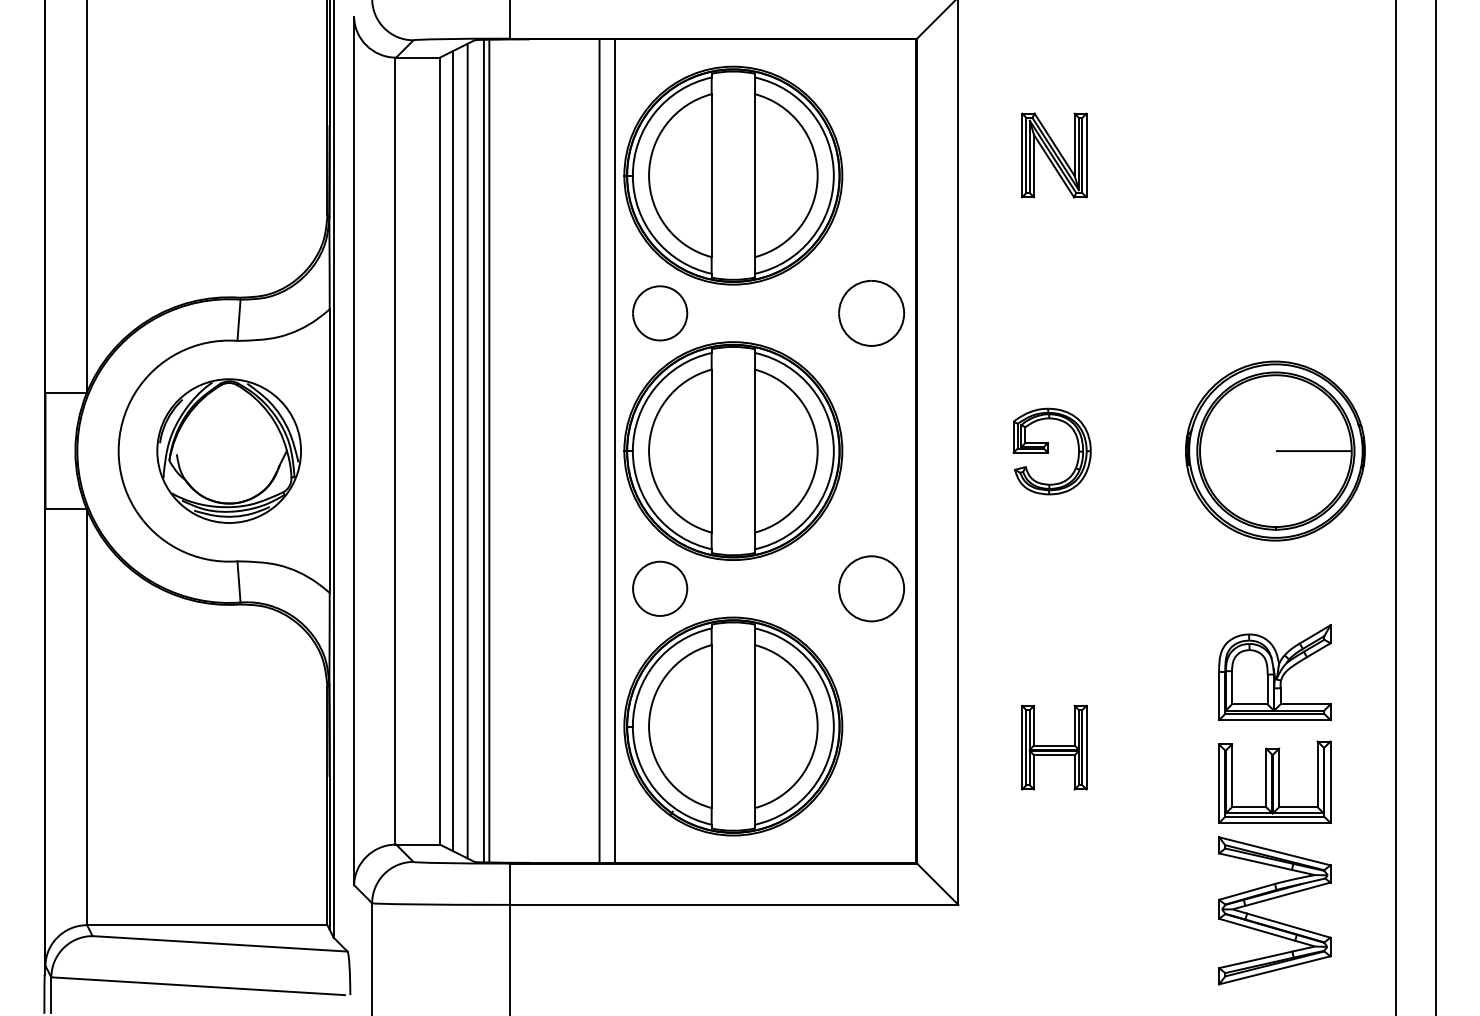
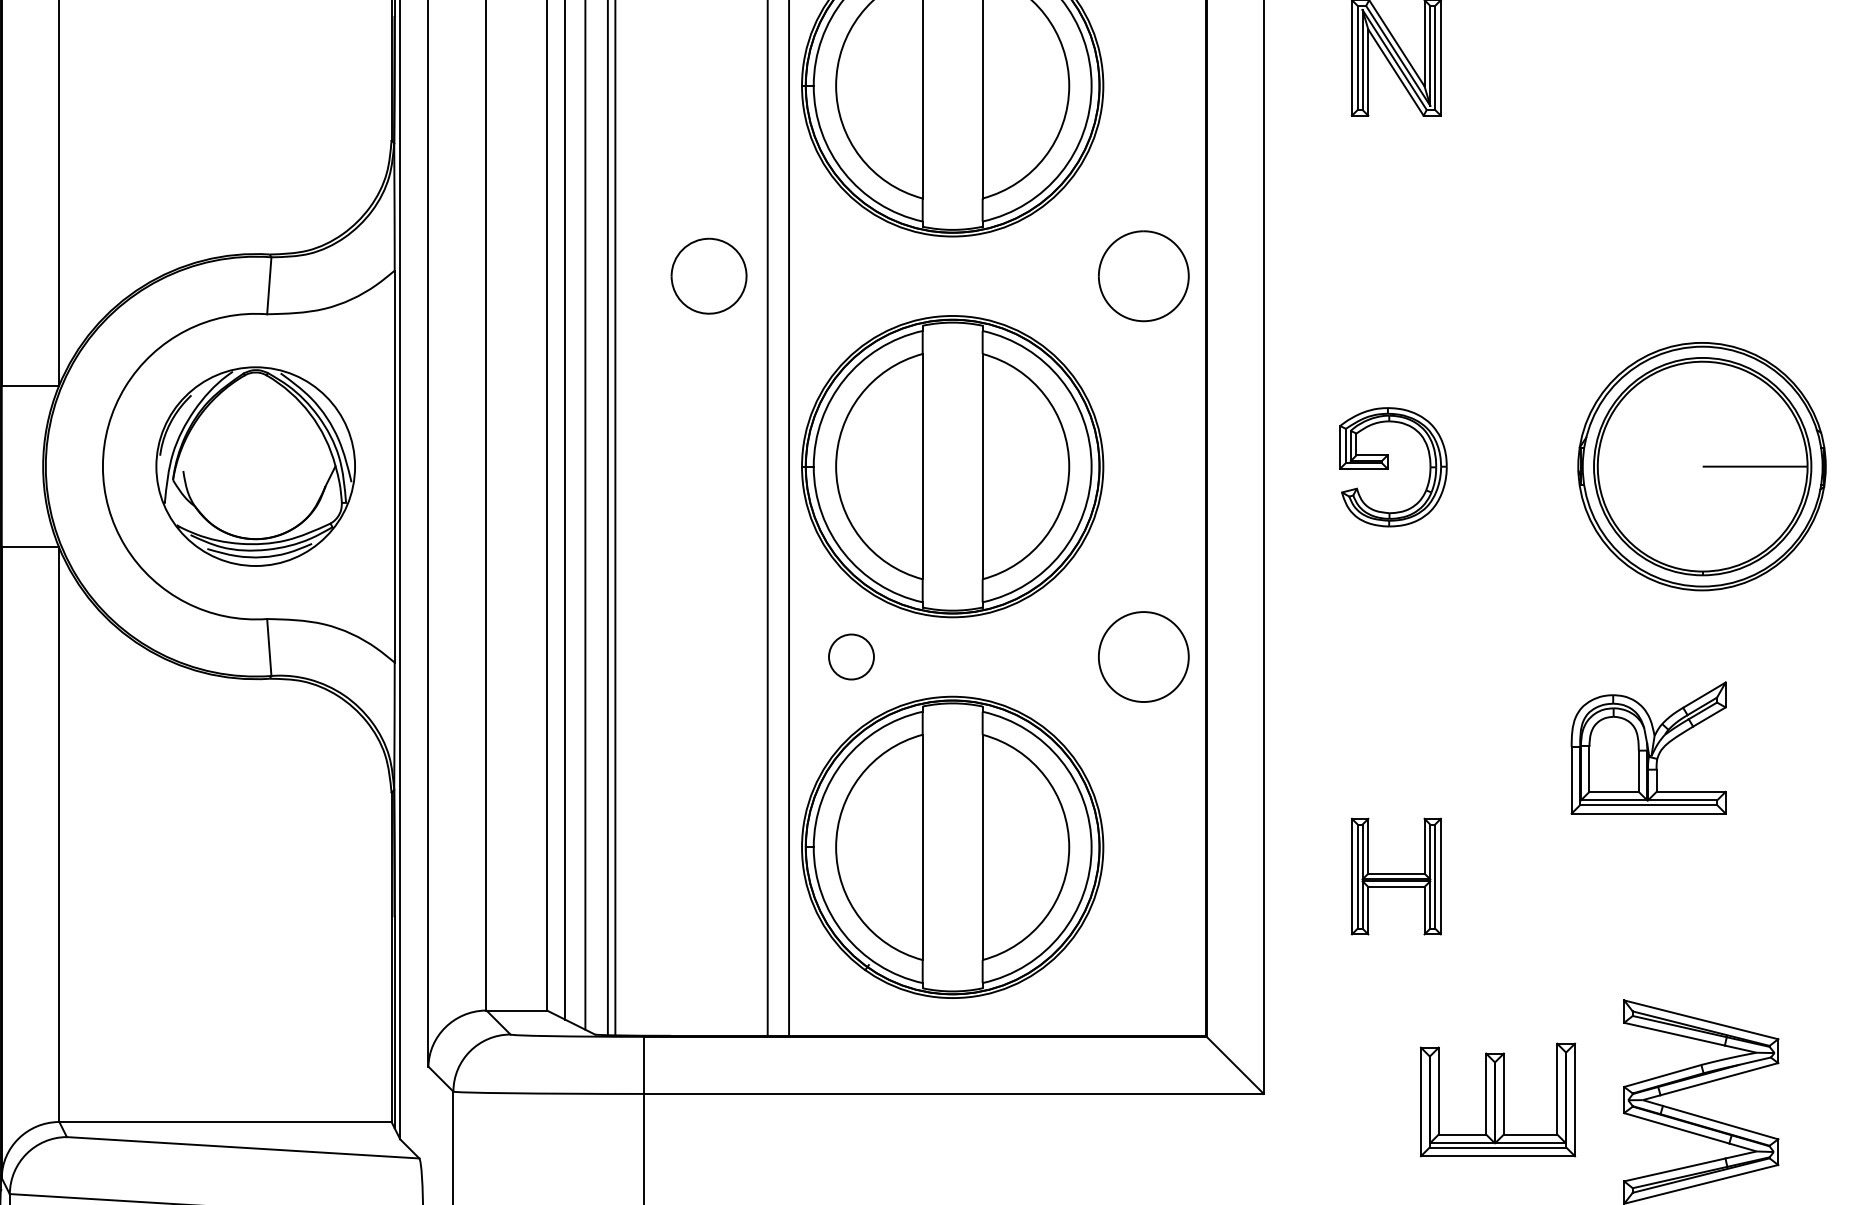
part: (660, 313) -> (709, 276), moved
circle: (660, 588) -> (851, 656), size x0.6
part: (1274, 672) -> (1648, 747), moved
part: (1274, 781) -> (1497, 1098), moved

